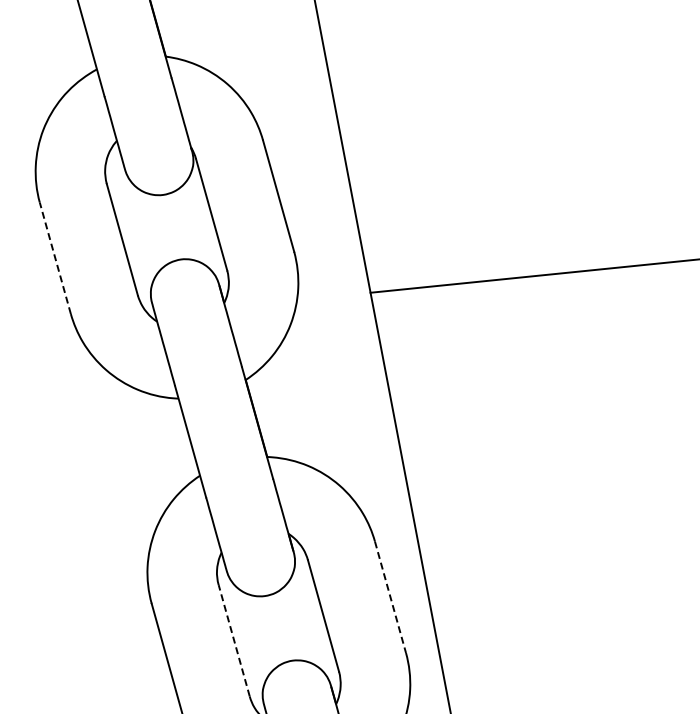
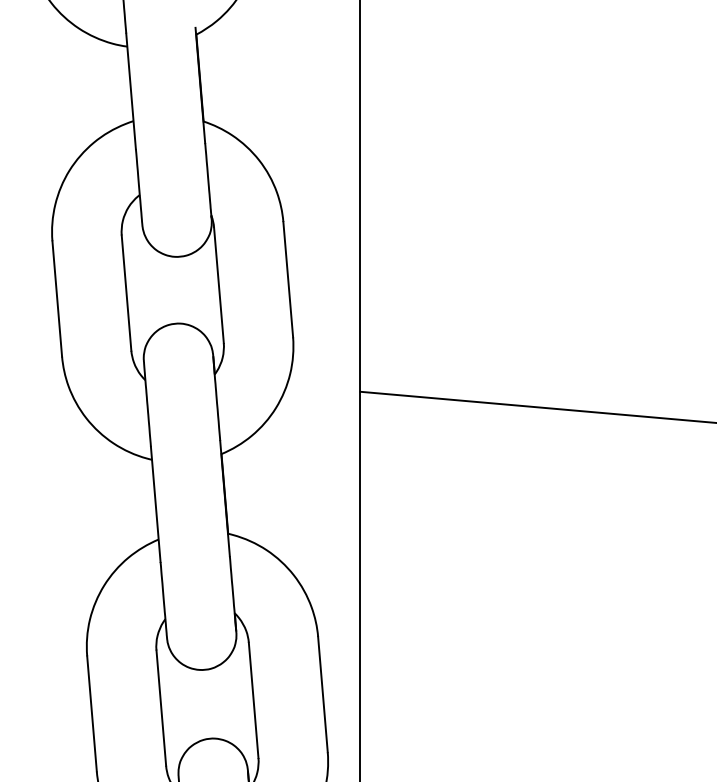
line: (55, 257) -> (57, 298), dashed -> solid
line: (390, 597) -> (322, 694), dashed -> solid
line: (234, 641) -> (161, 708), dashed -> solid

